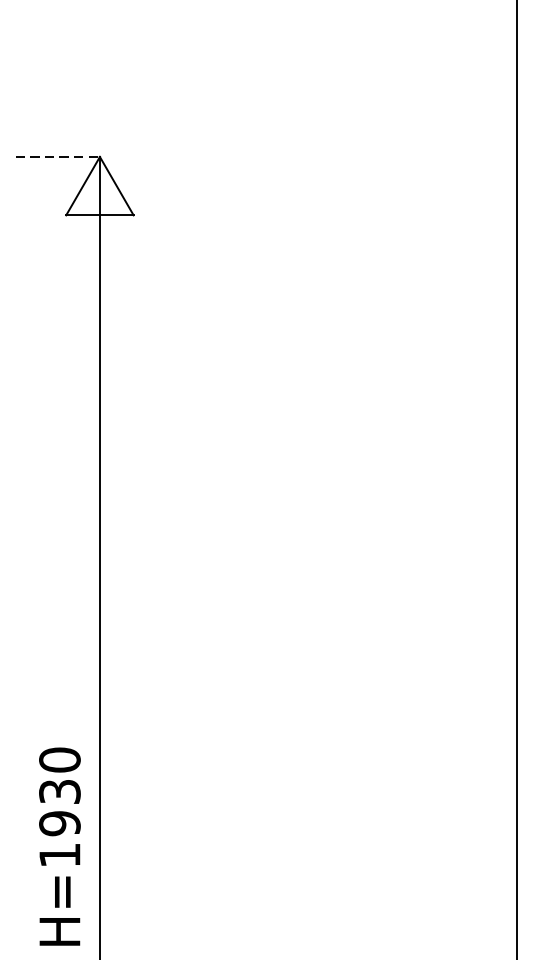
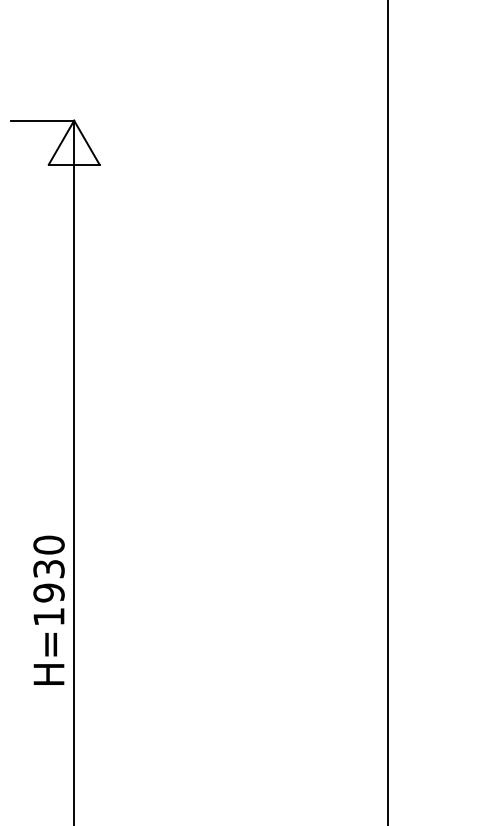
line: (57, 156) -> (42, 120), dashed -> solid
text: (59, 845) -> (48, 609), moved

